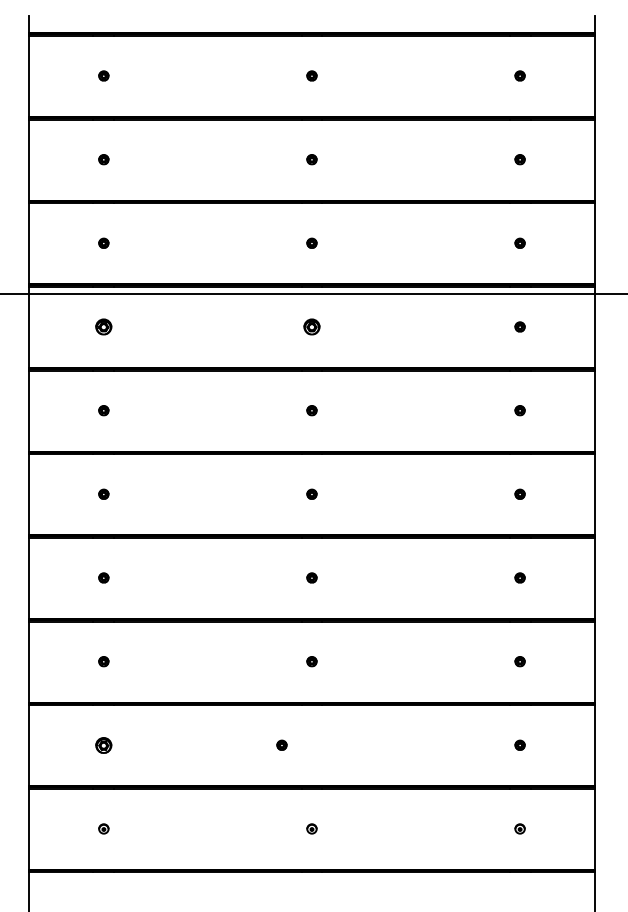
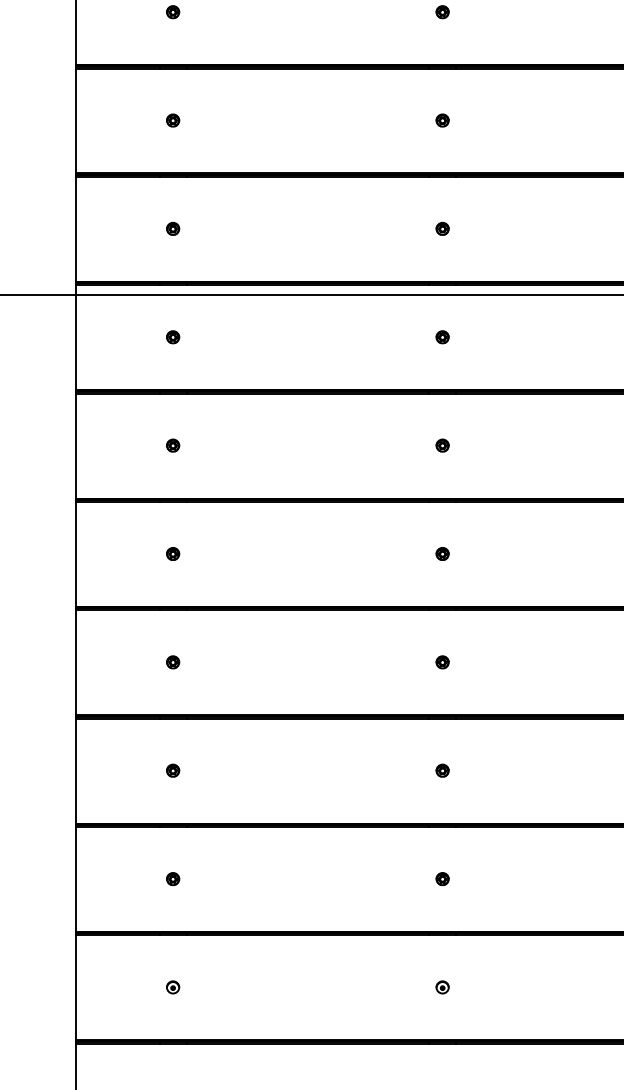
part: (103, 326) -> (172, 336), size x0.62
part: (311, 326) -> (442, 336), size x0.62
part: (103, 744) -> (172, 878), size x0.62
part: (281, 744) -> (442, 878), moved

